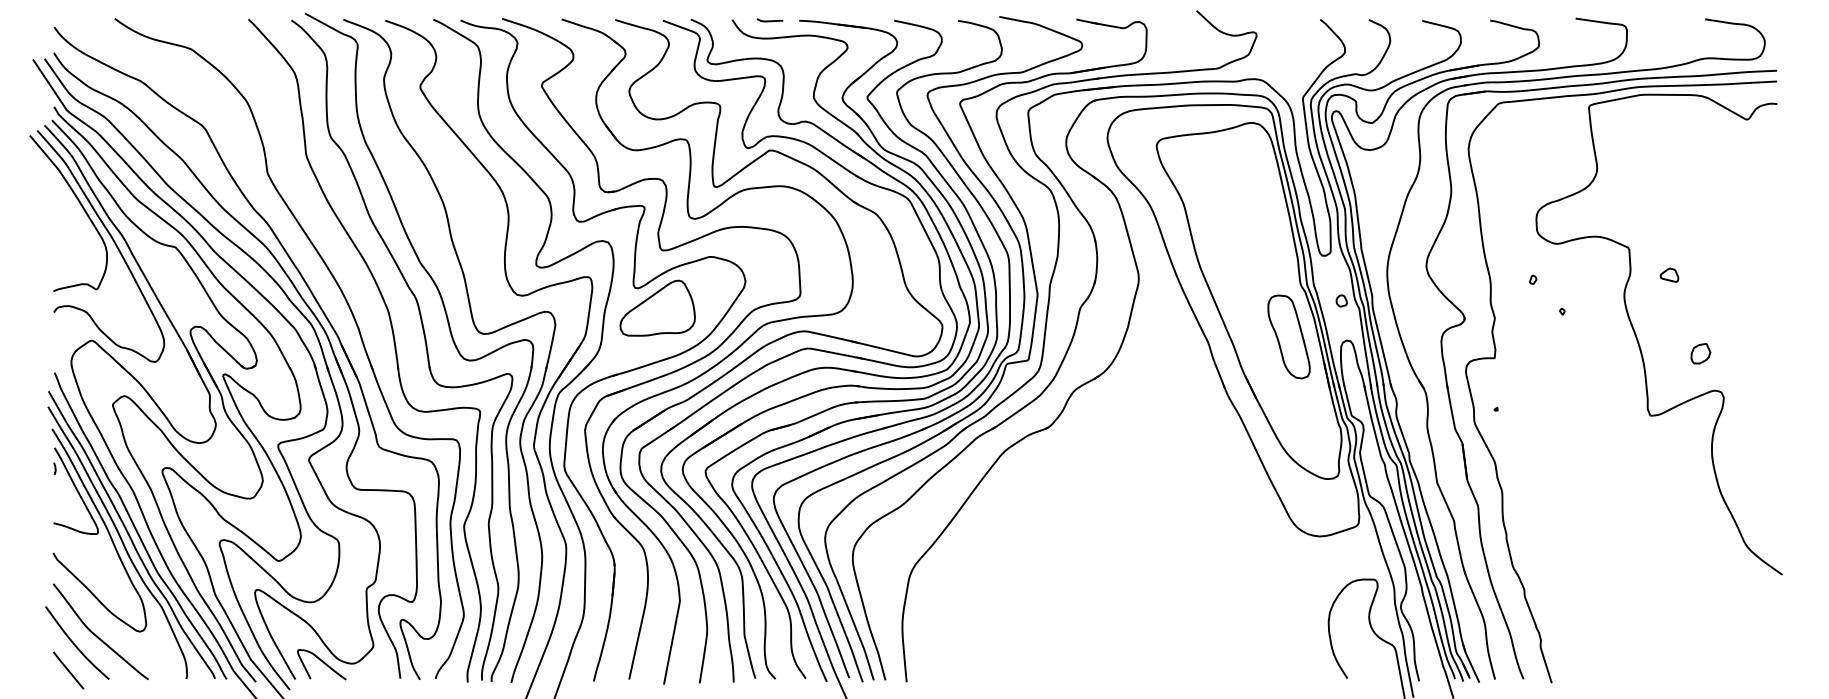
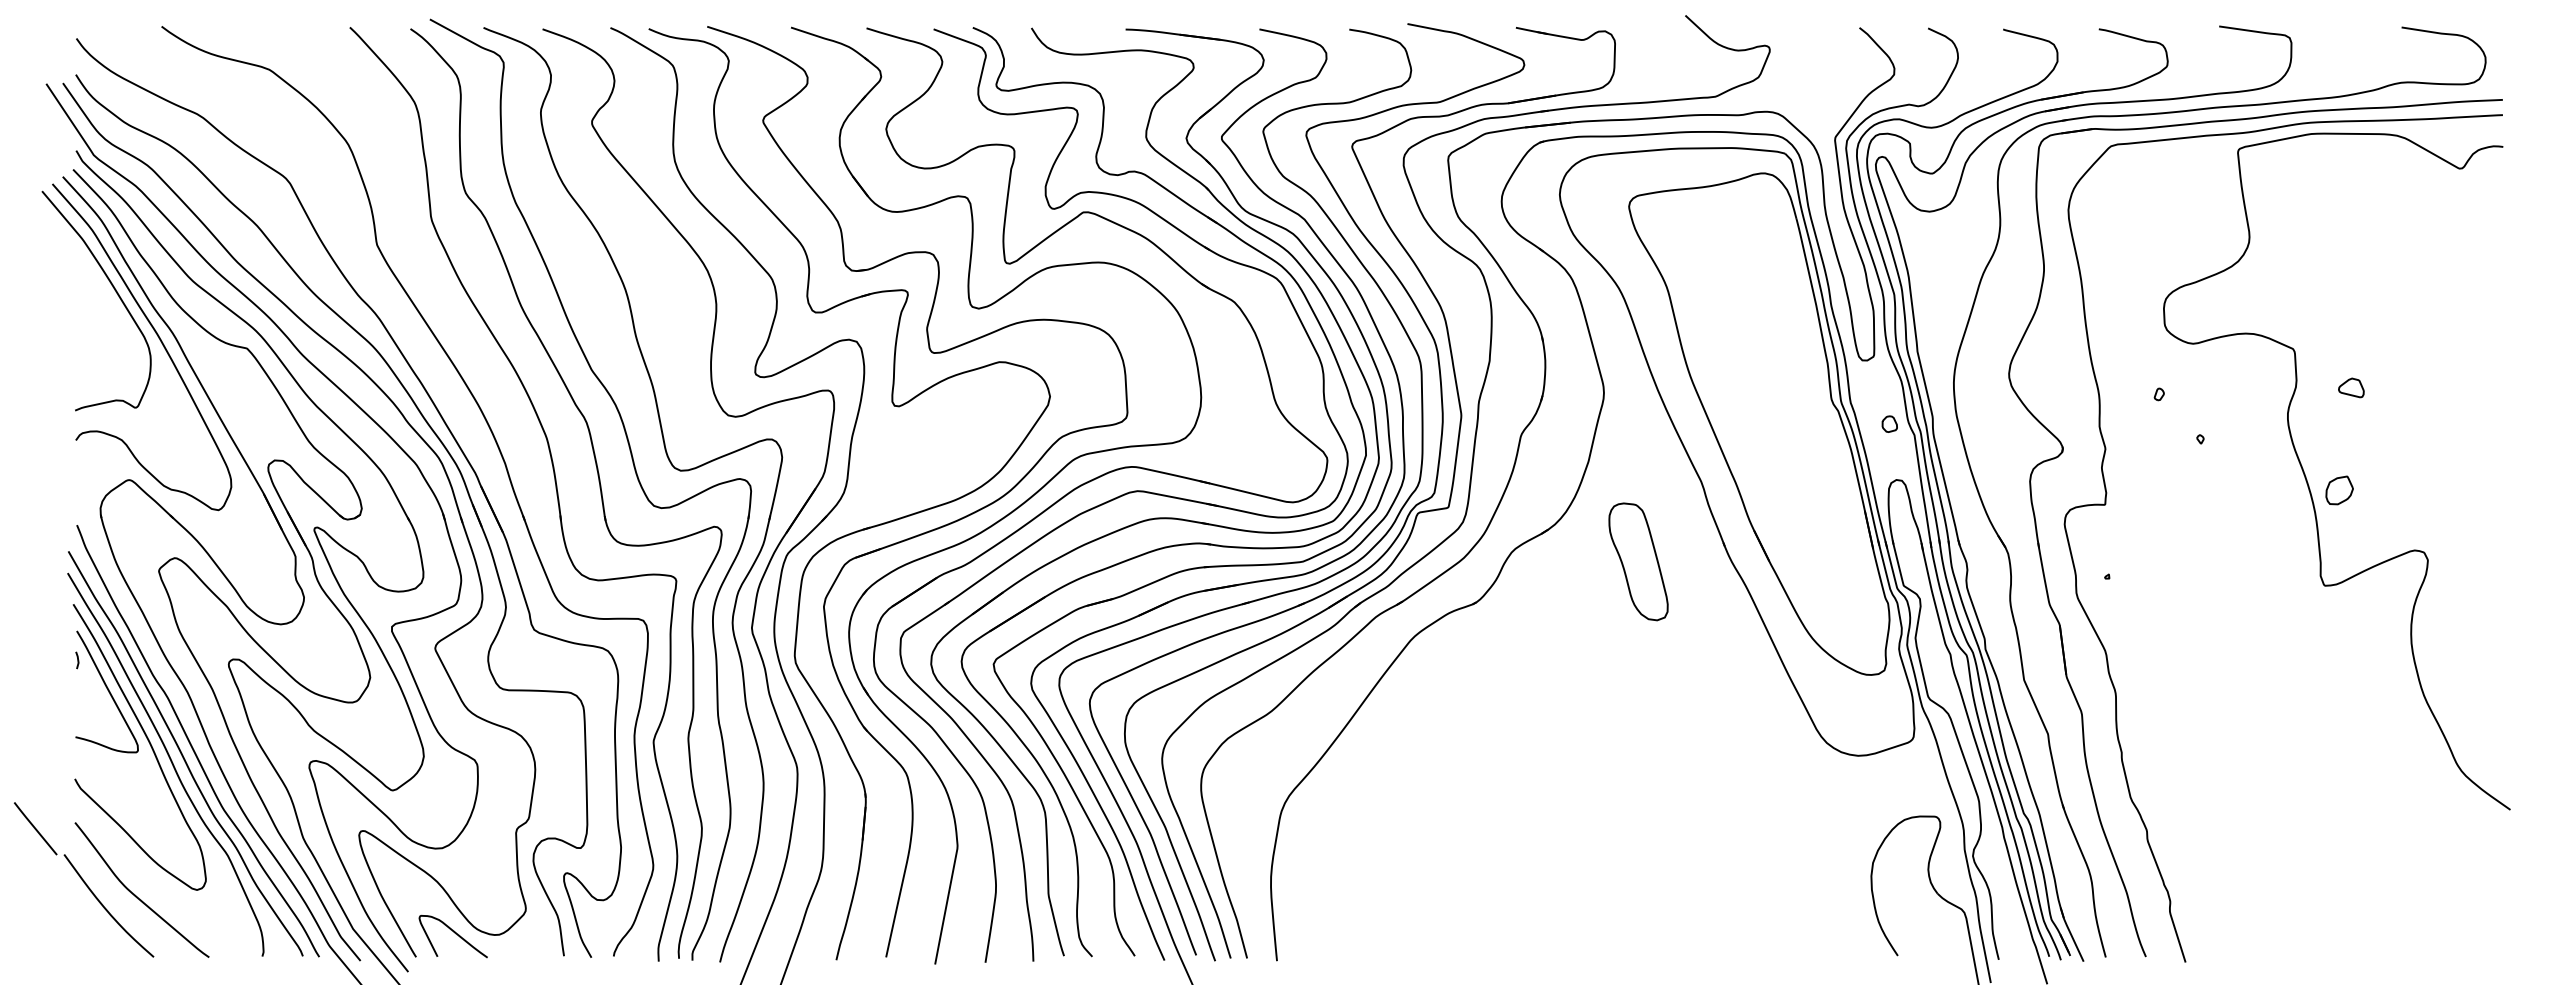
curve: (770, 20) -> (1084, 29), removed
part: (657, 308) -> (926, 434), removed
part: (1289, 336) -> (1638, 561), moved
part: (1700, 353) -> (2339, 490), moved
line: (68, 670) -> (35, 828), moved

